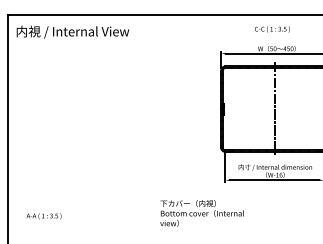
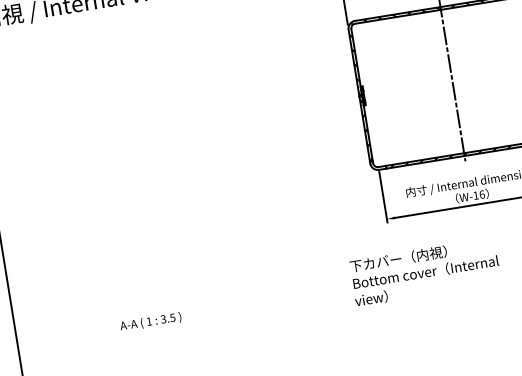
text: (201, 213) -> (424, 272), moved
text: (43, 216) -> (149, 322), moved

